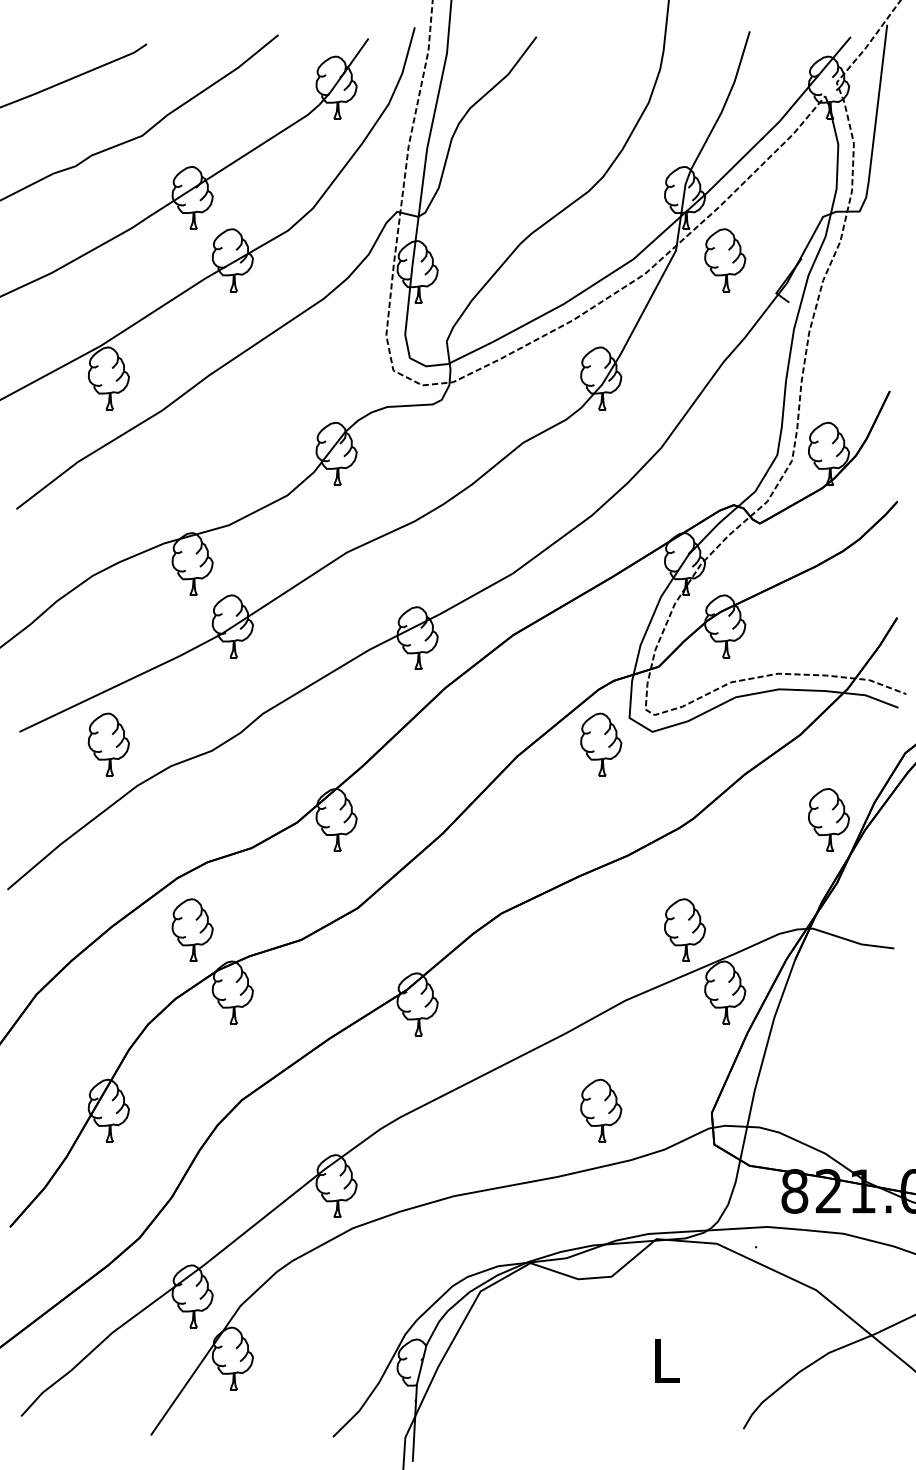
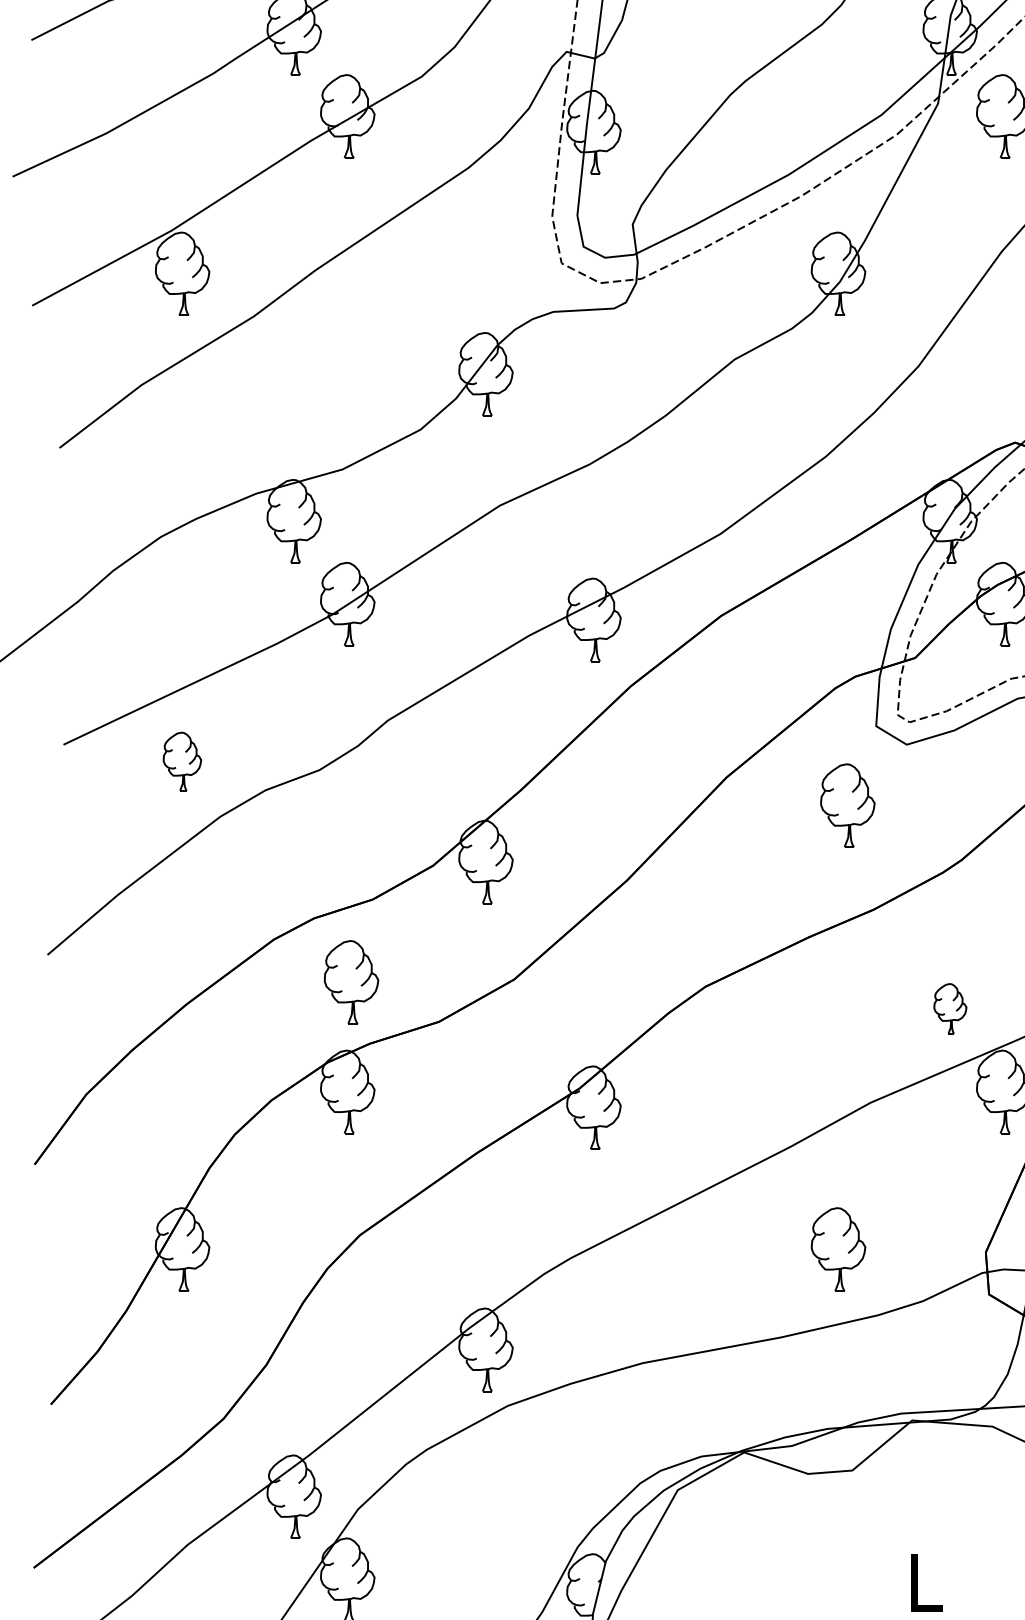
part: (108, 744) -> (182, 761), size x0.7
part: (601, 744) -> (848, 805), moved
part: (192, 929) -> (351, 981), moved
part: (685, 929) -> (950, 1007), size x0.6

